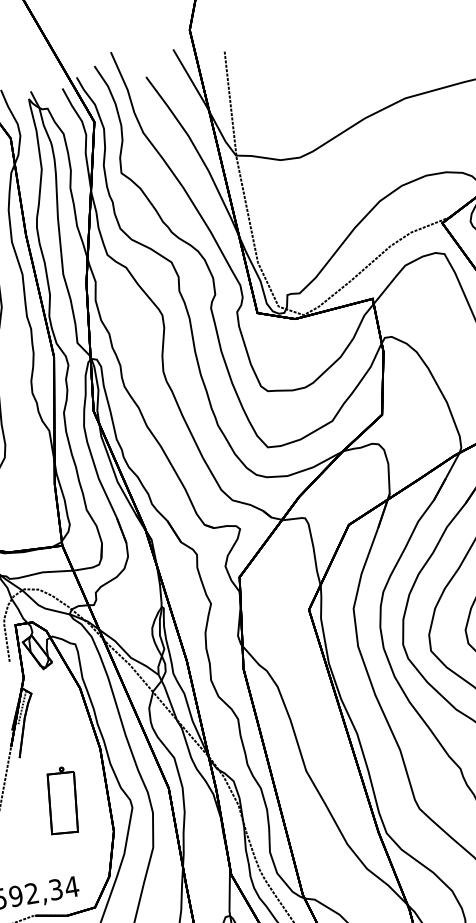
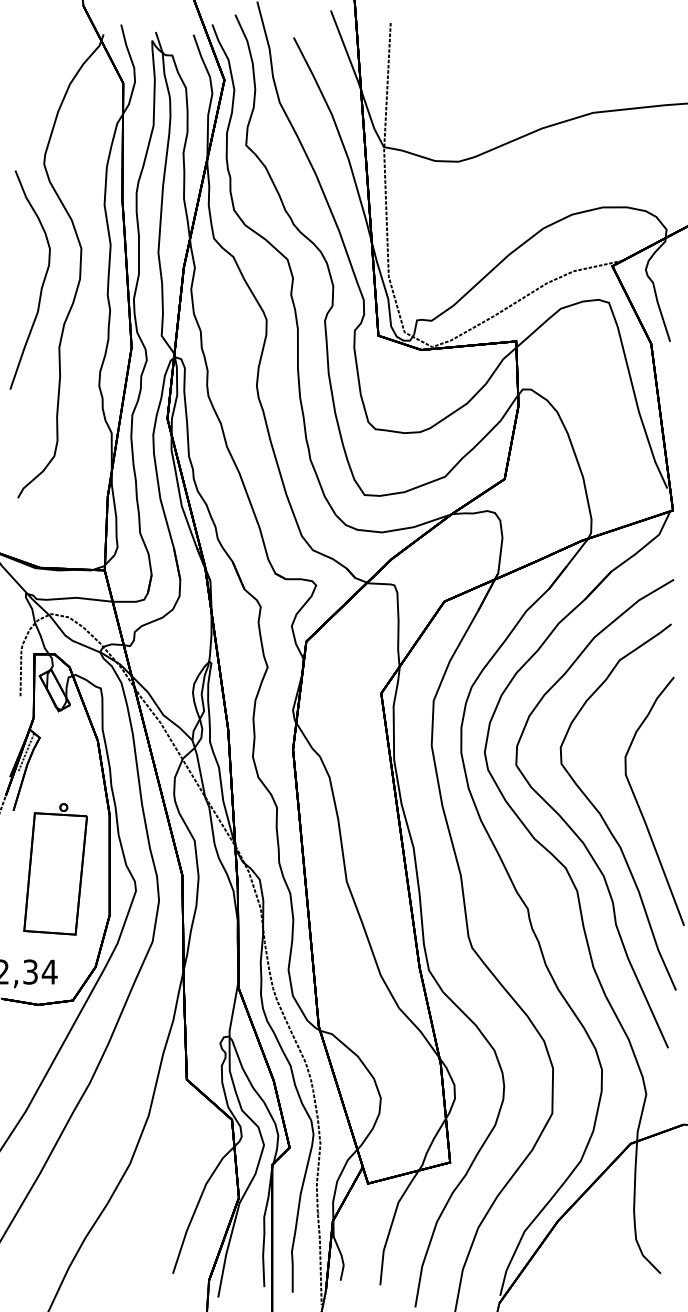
part: (62, 800) -> (55, 869), size x1.67

